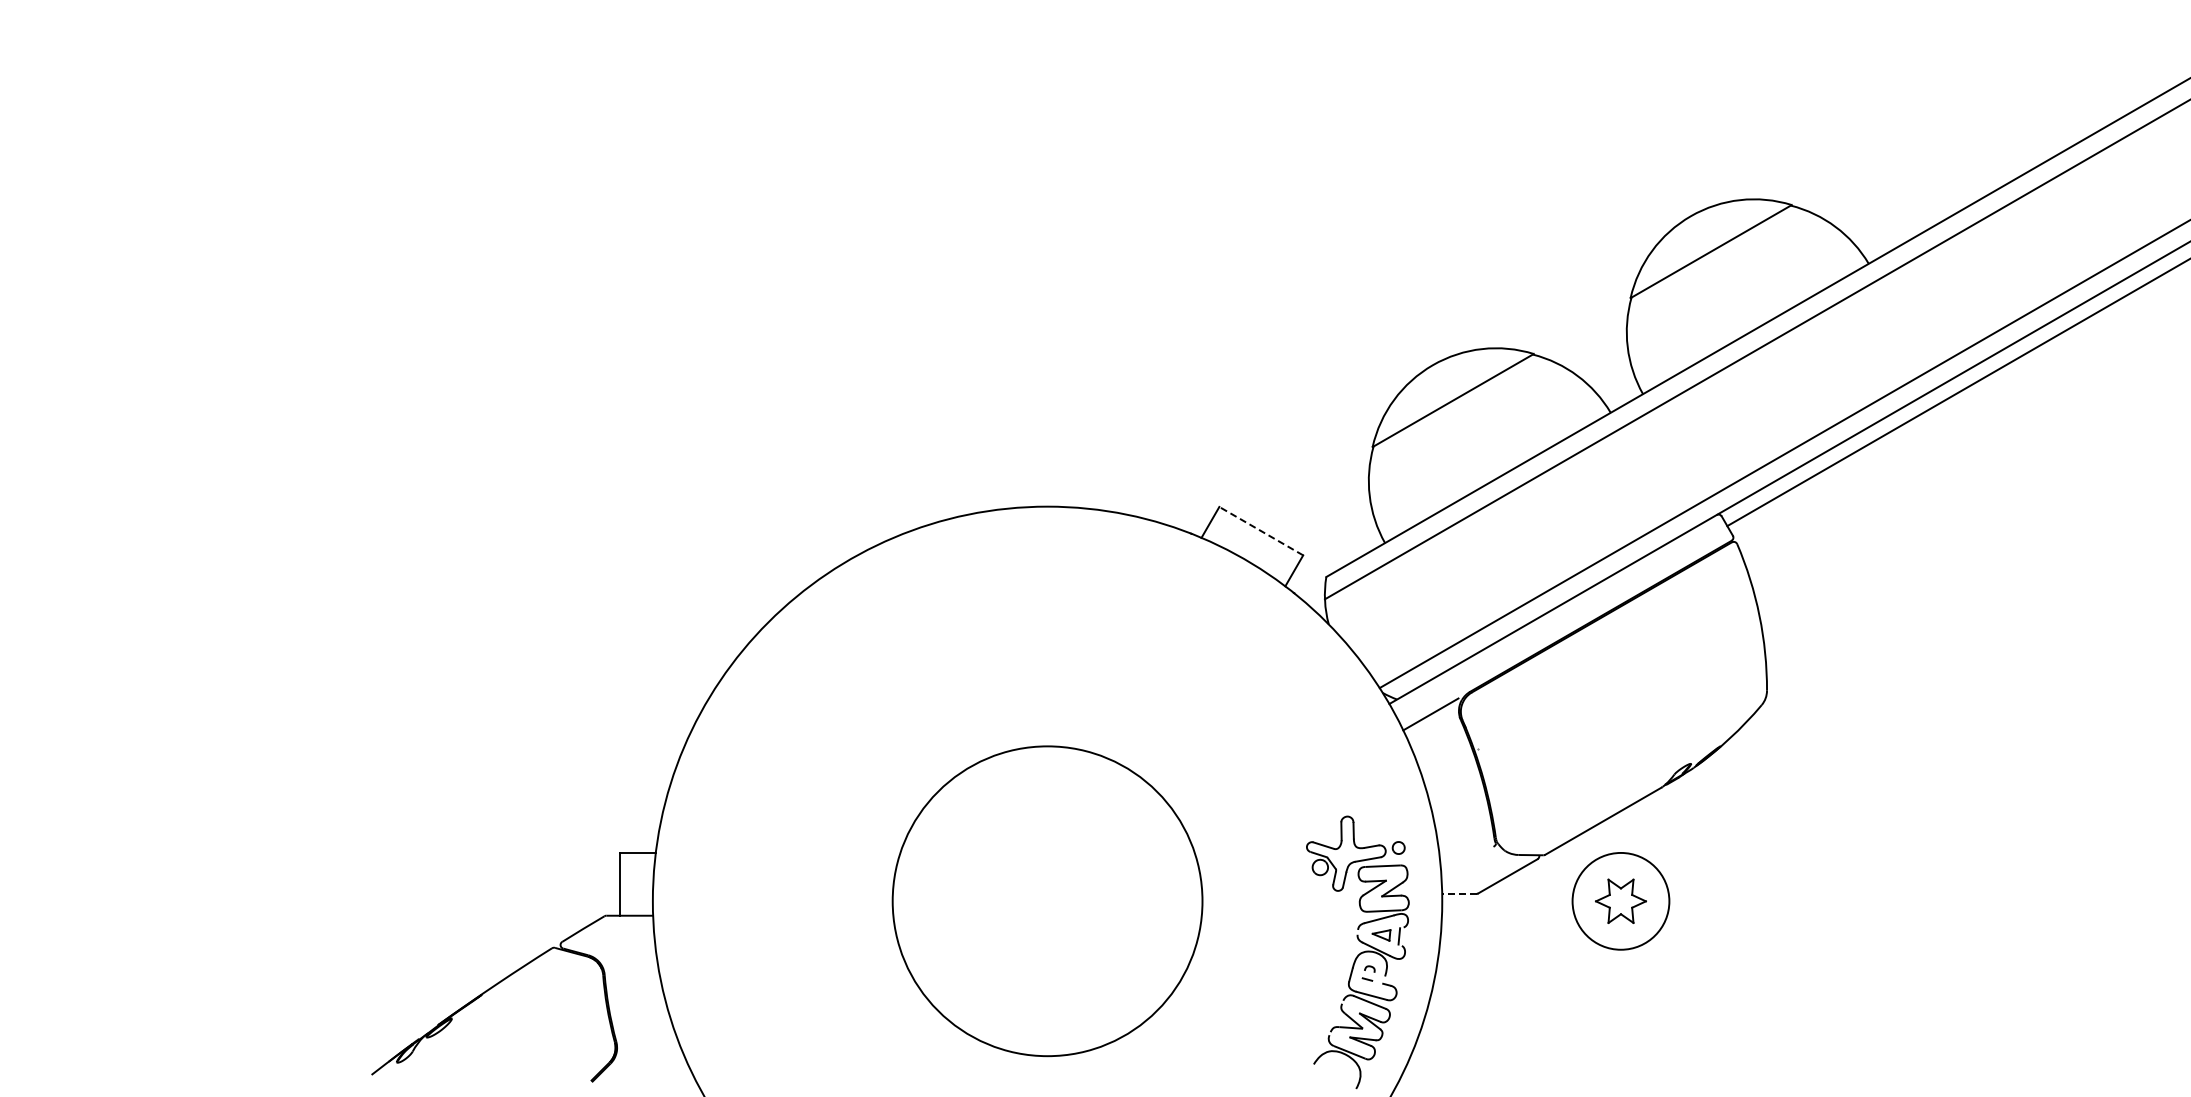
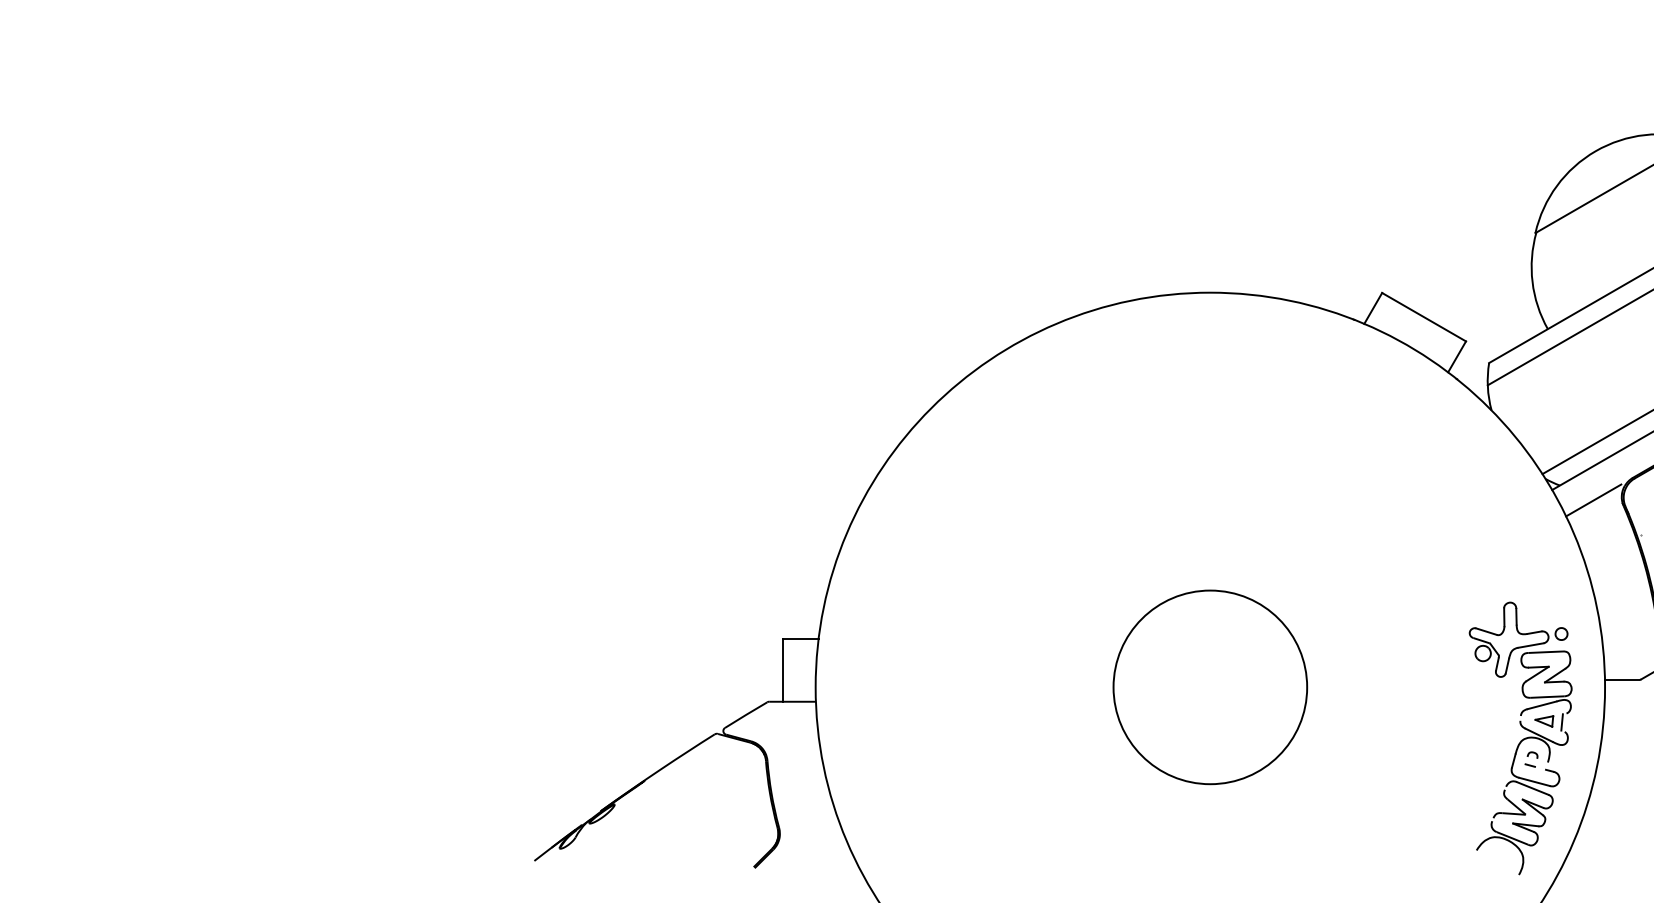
line: (1260, 530) -> (1423, 316), dashed -> solid
line: (1458, 893) -> (1621, 679), dashed -> solid
circle: (1047, 901) -> (1210, 687), size x0.62

